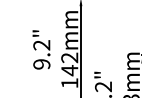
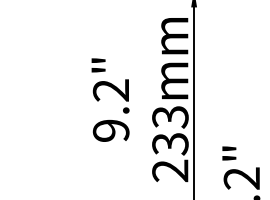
text: (69, 70) -> (169, 143), 142mm -> 233mm

